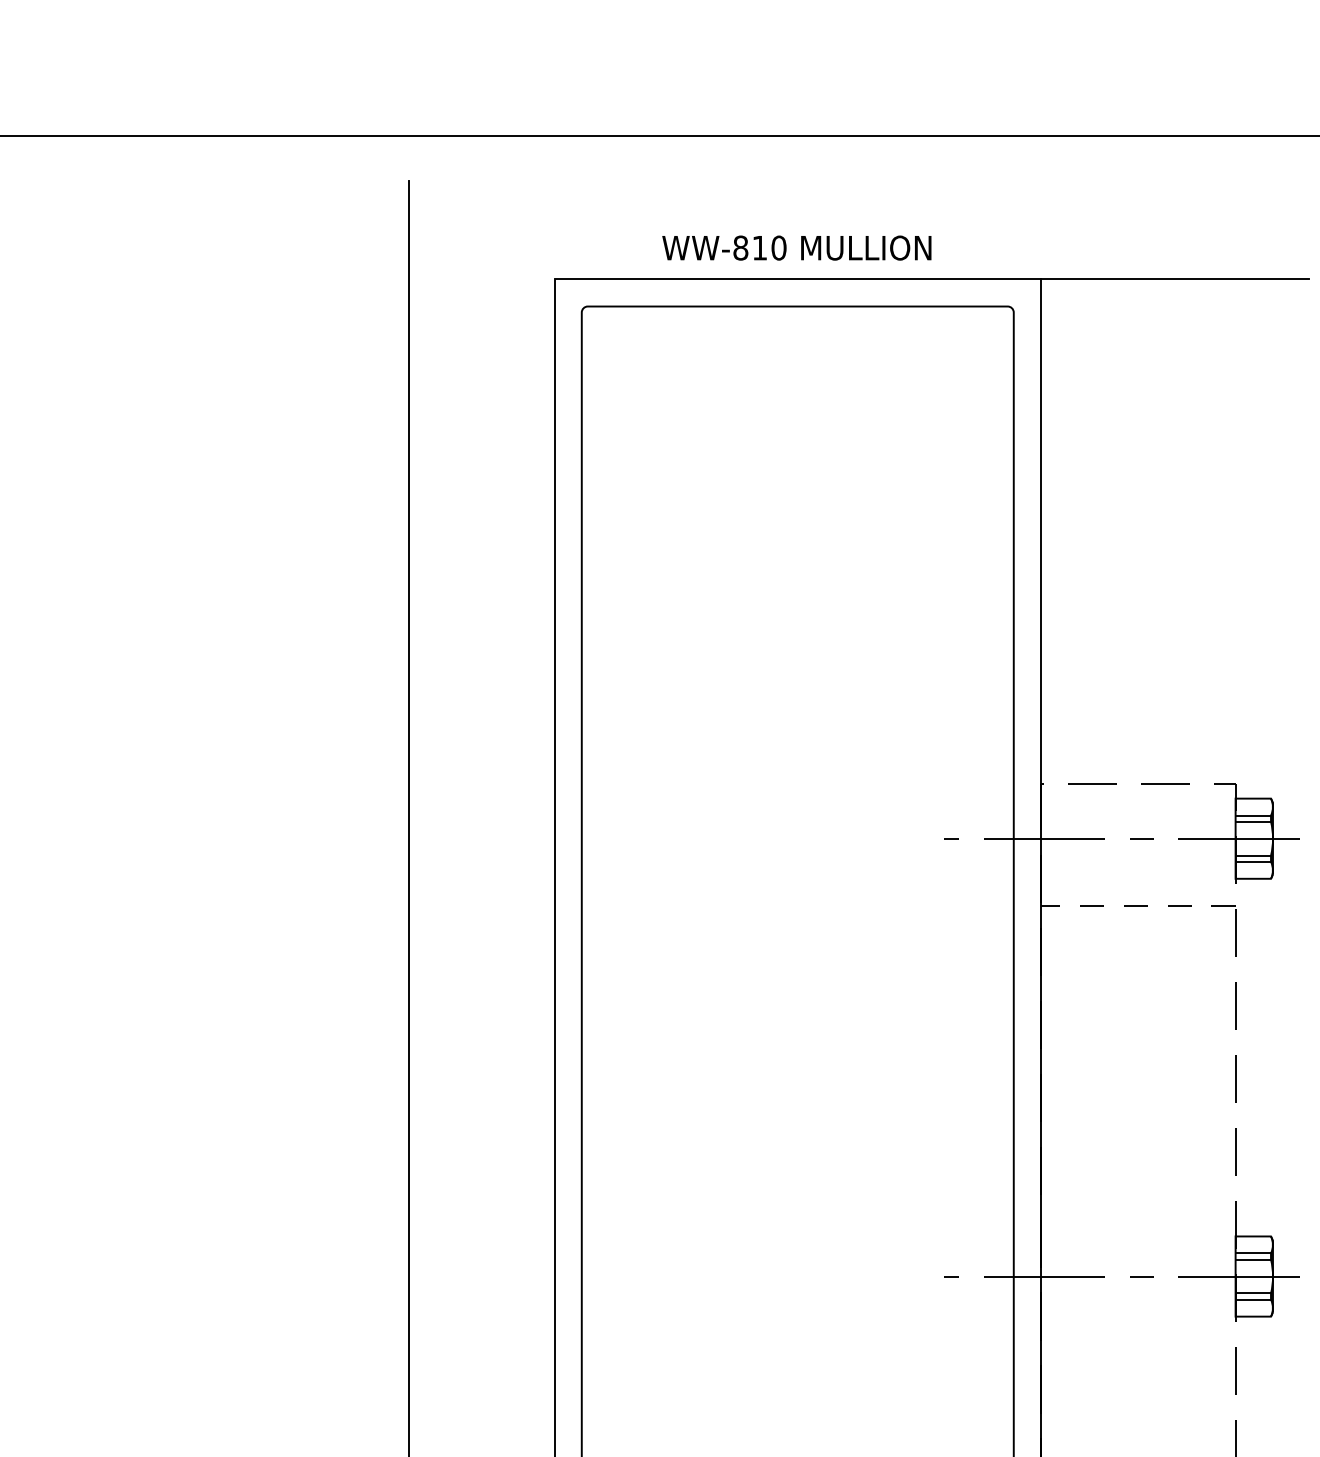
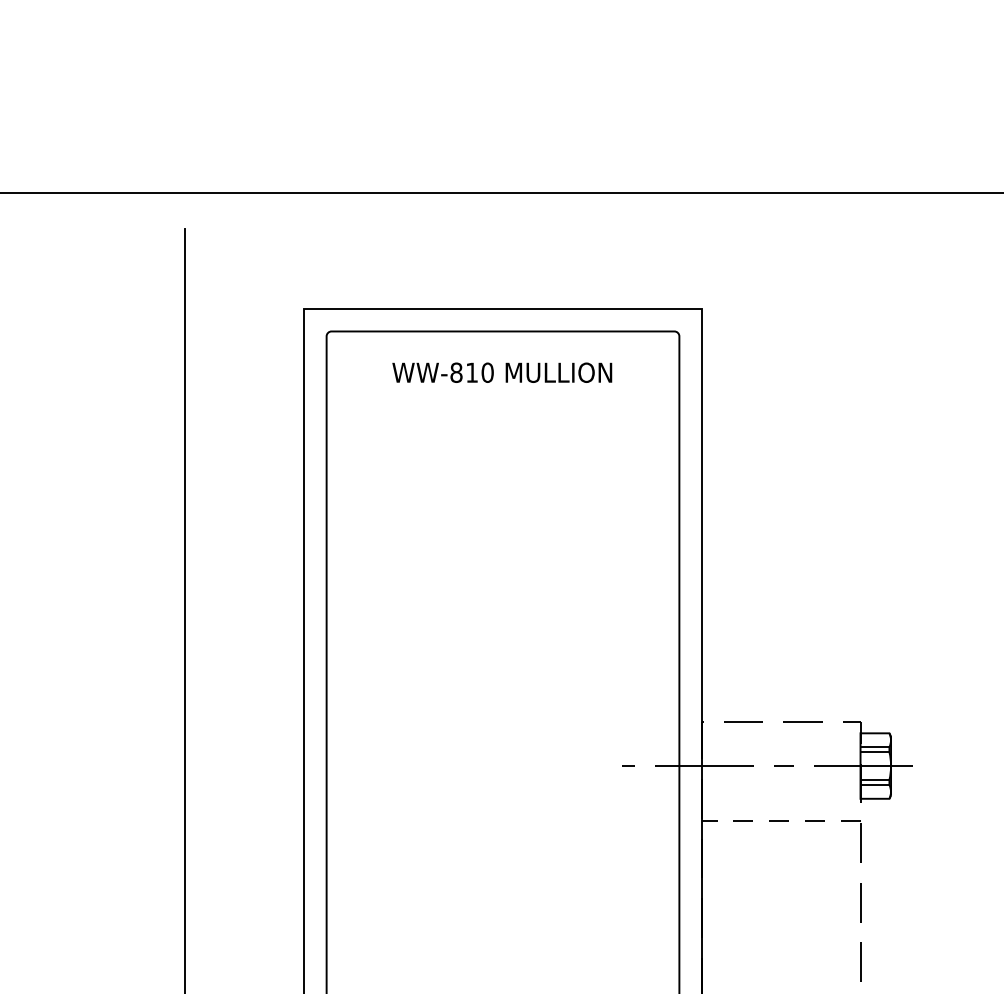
text: (796, 247) -> (501, 372), moved
line: (1174, 279) -> (810, 309), removed

